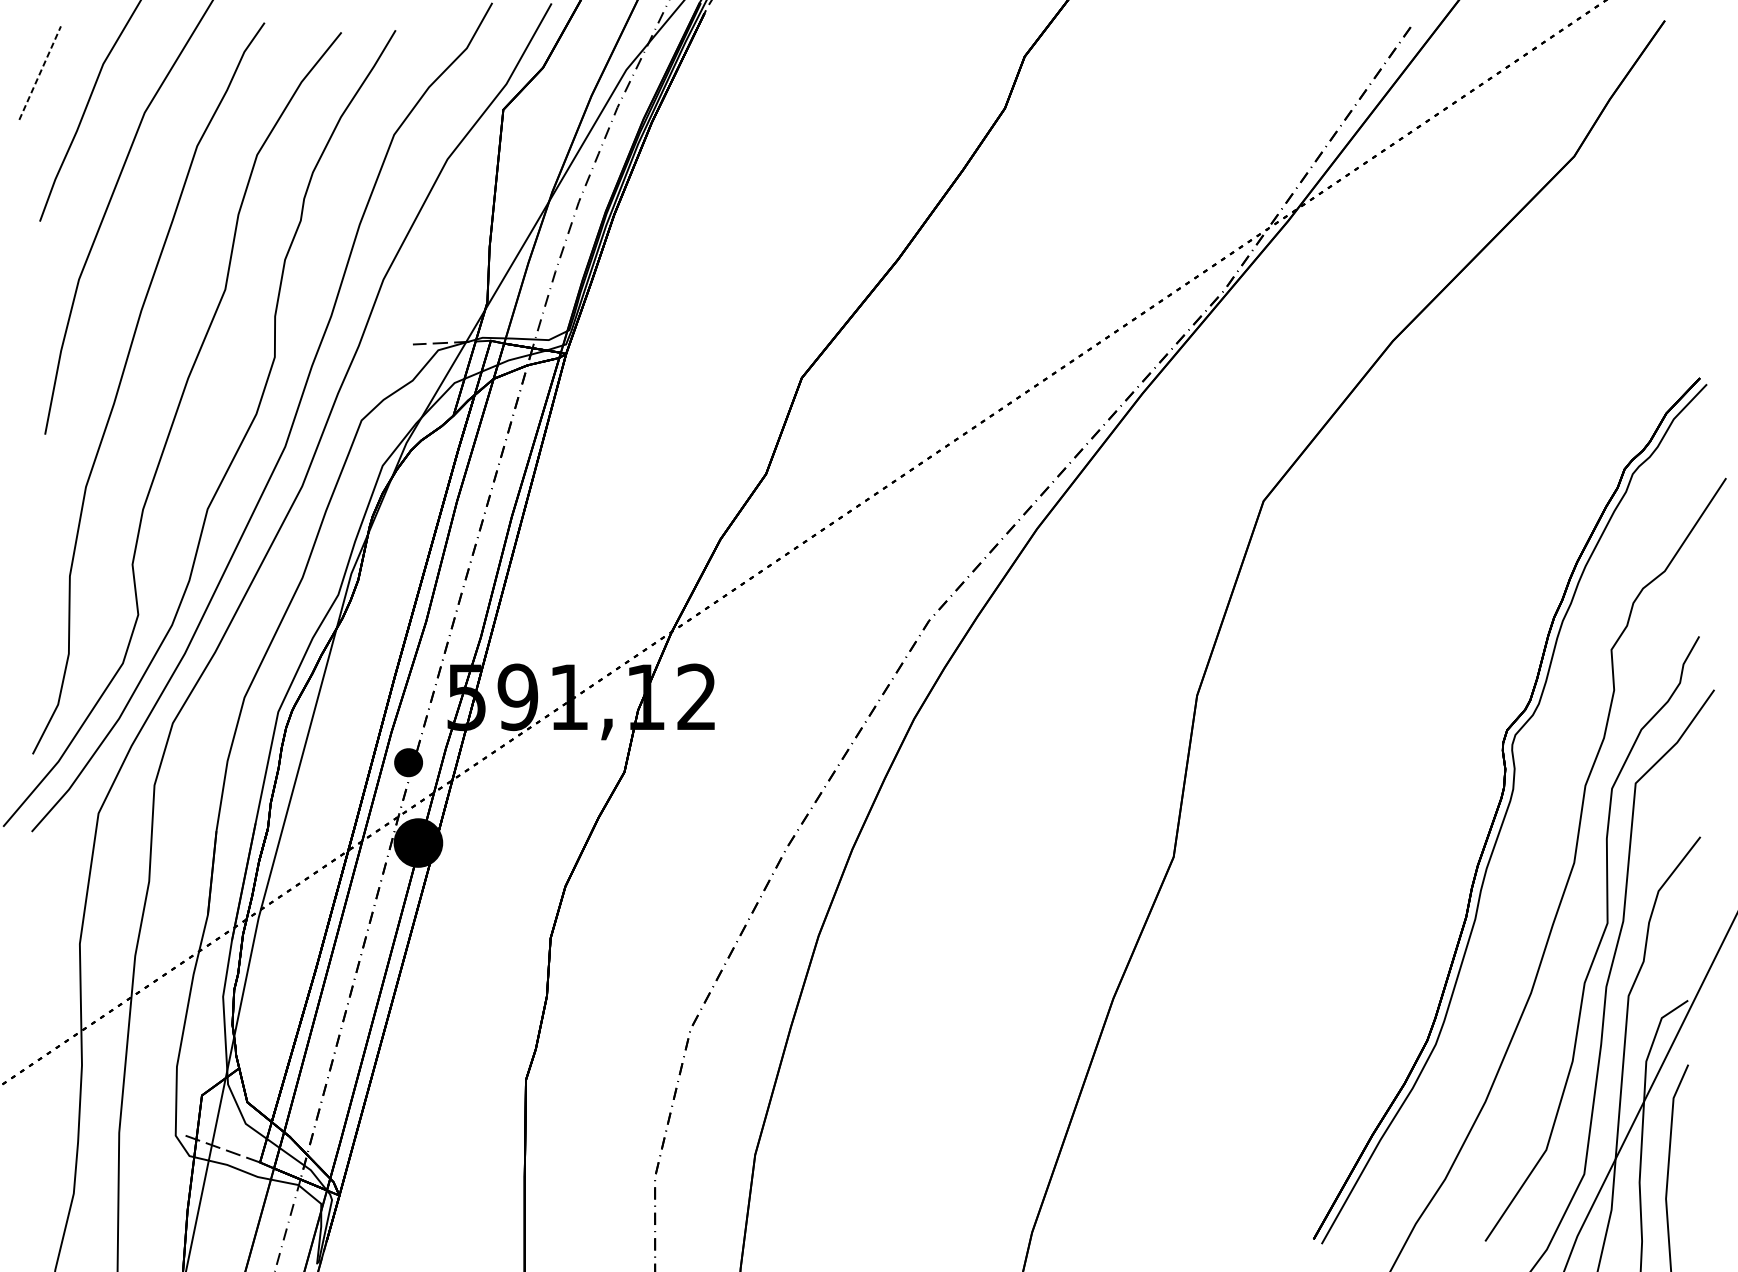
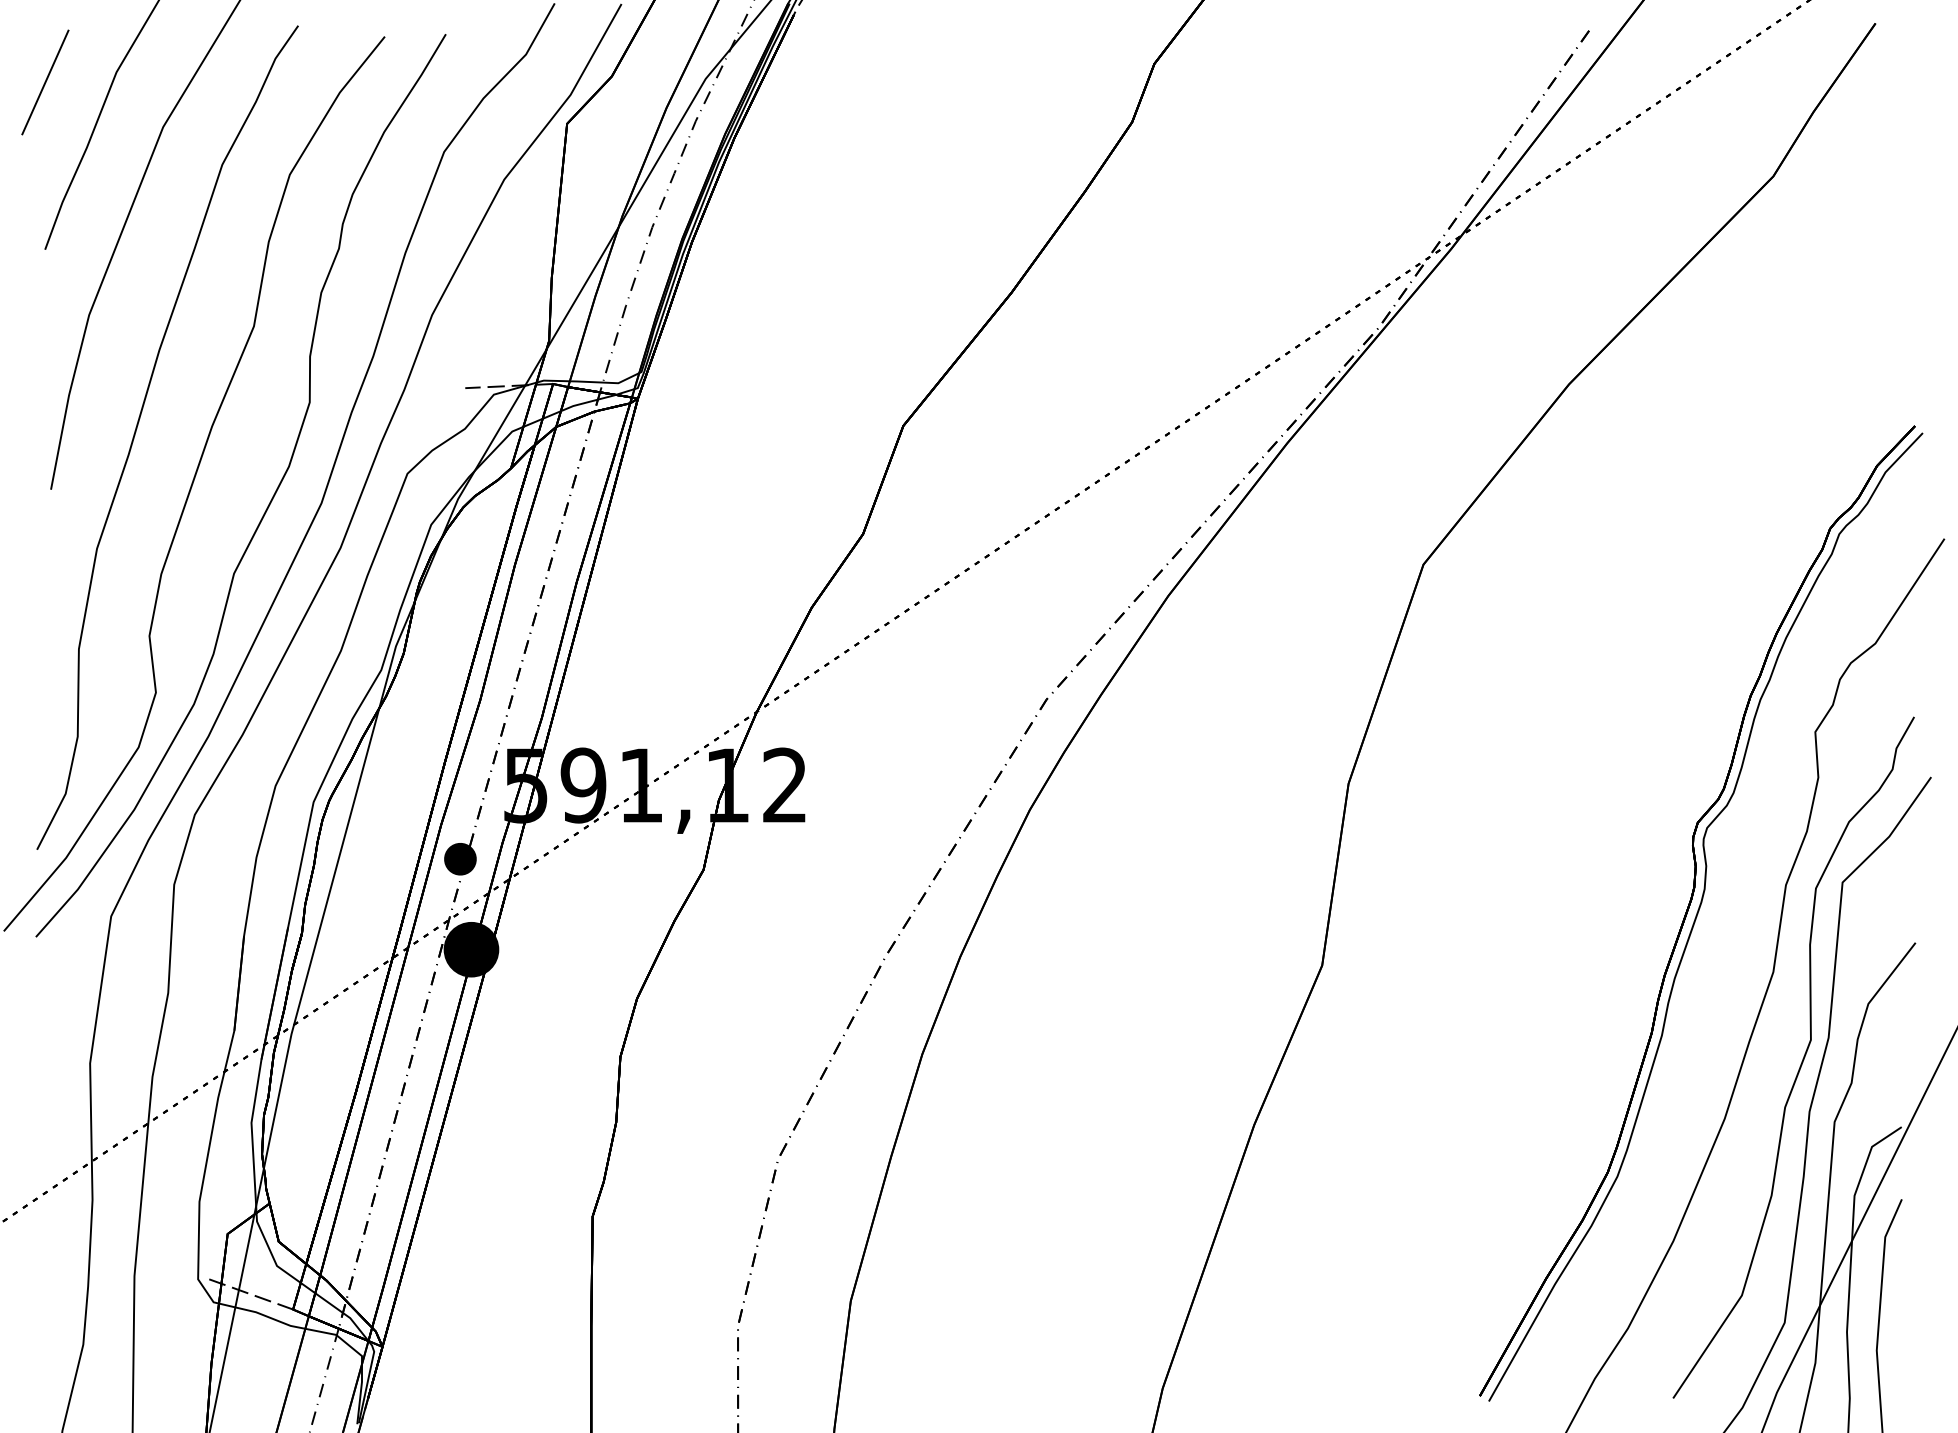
line: (40, 73) -> (45, 82), dashed -> solid

